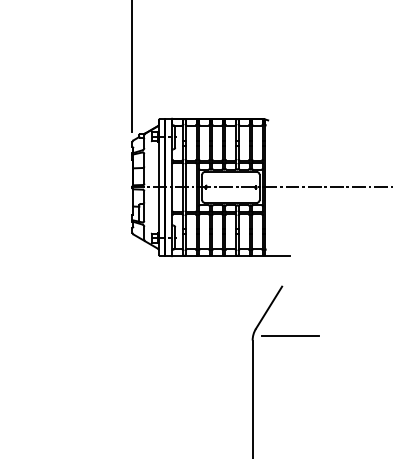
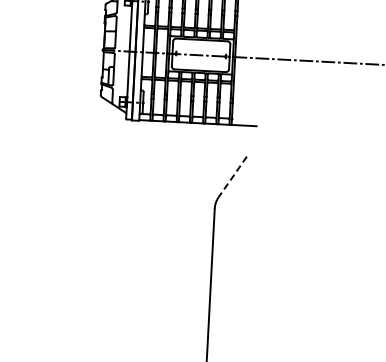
line: (269, 307) -> (233, 176), solid -> dashed
line: (290, 336) -> (252, 206), removed

